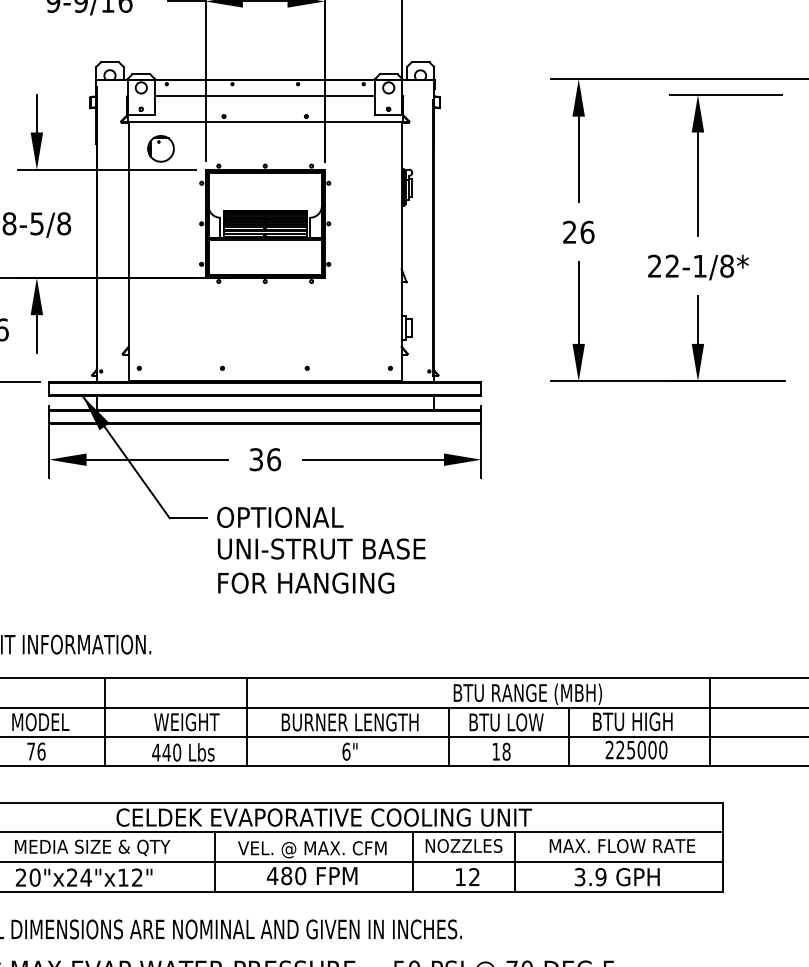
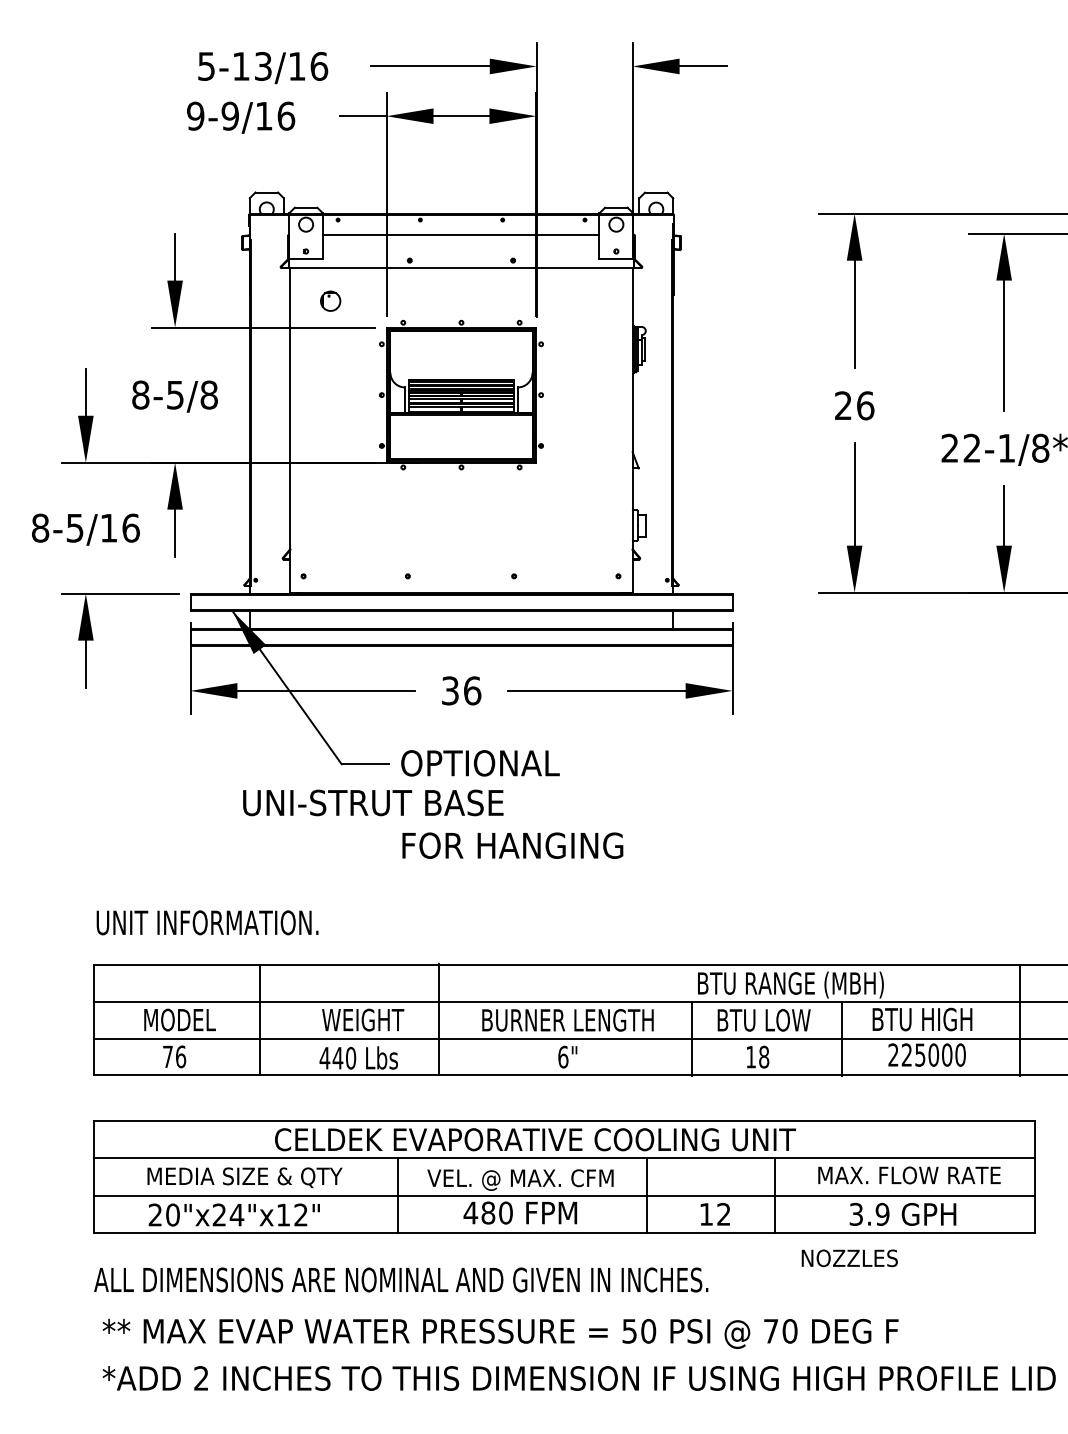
part: (160, 149) -> (330, 301), size x0.6
text: (321, 548) -> (373, 802), moved
text: (463, 846) -> (849, 1258), moved

